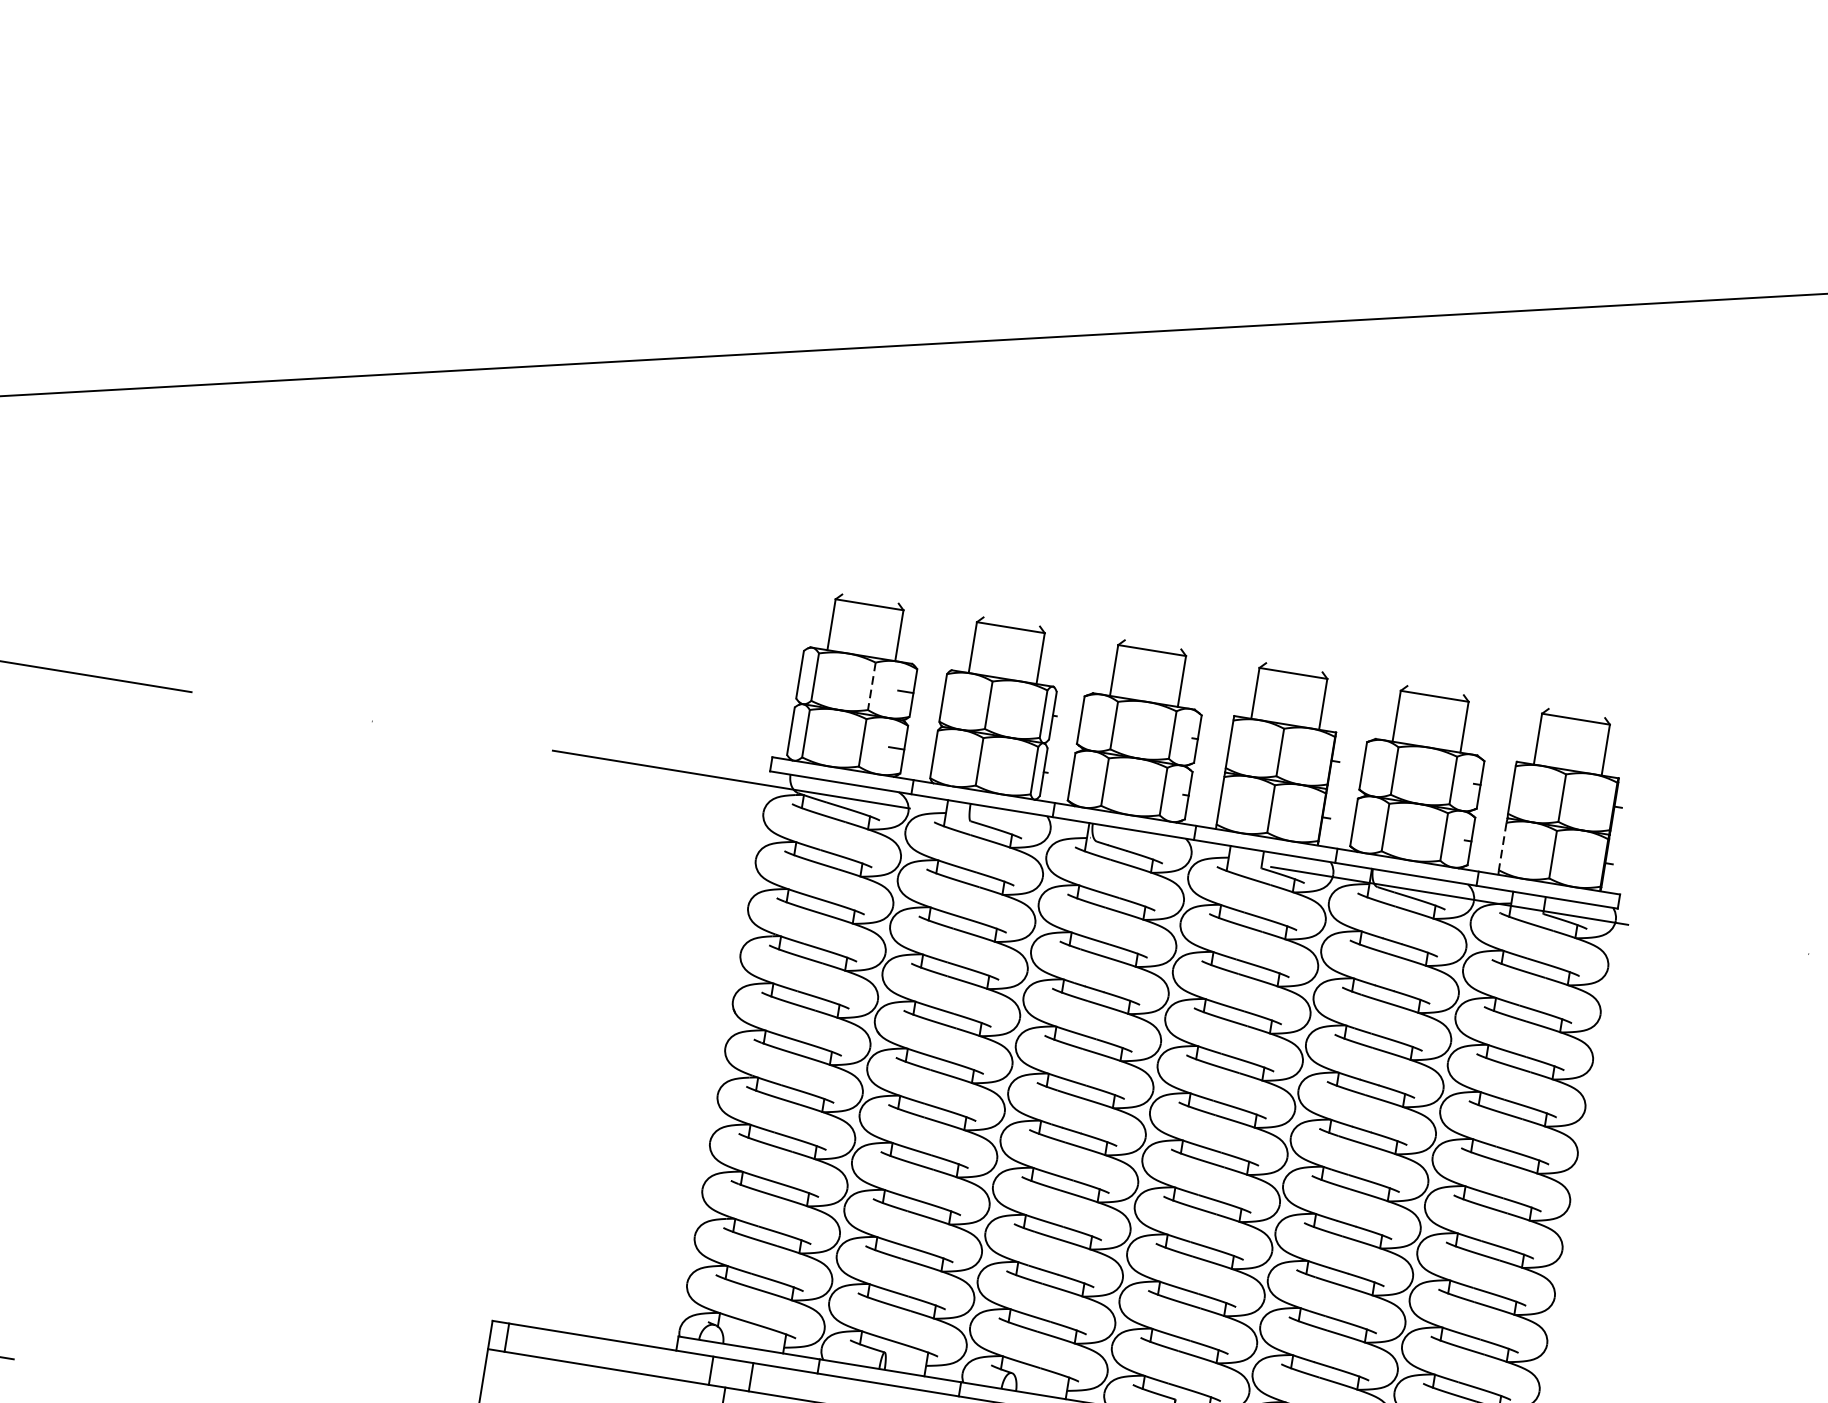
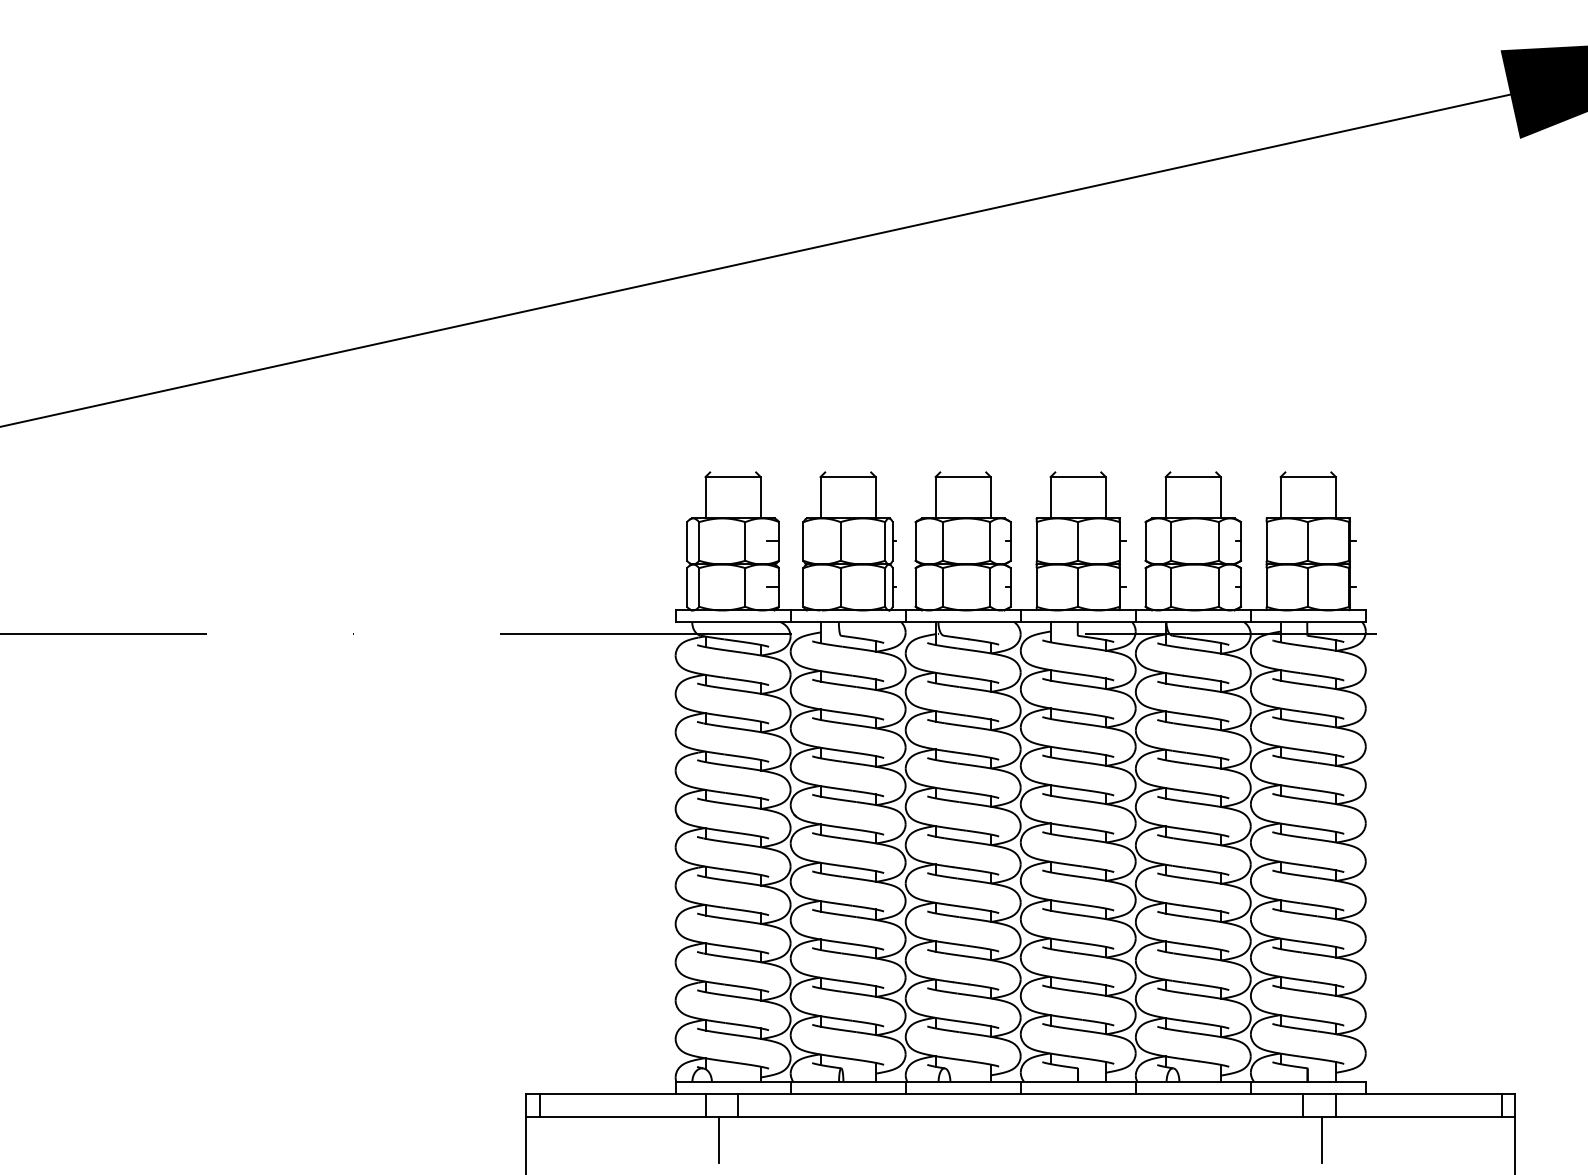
line: (871, 686) -> (745, 541), dashed -> solid
line: (1502, 846) -> (1266, 587), dashed -> solid

